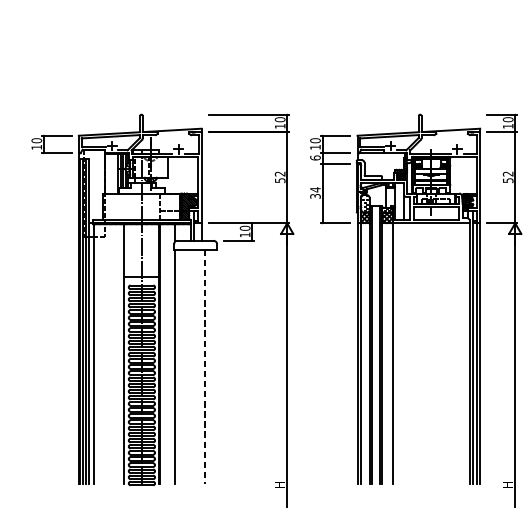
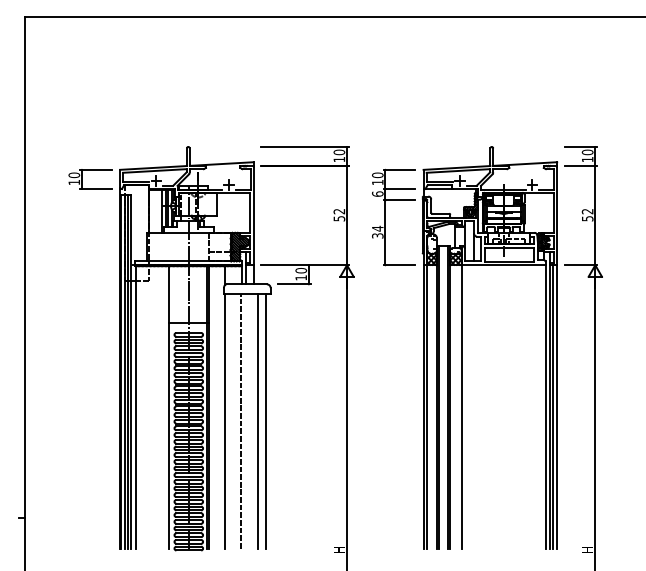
line: (190, 365) -> (241, 420), added
line: (212, 365) -> (265, 420), added
line: (205, 366) -> (257, 421), dashed -> solid

